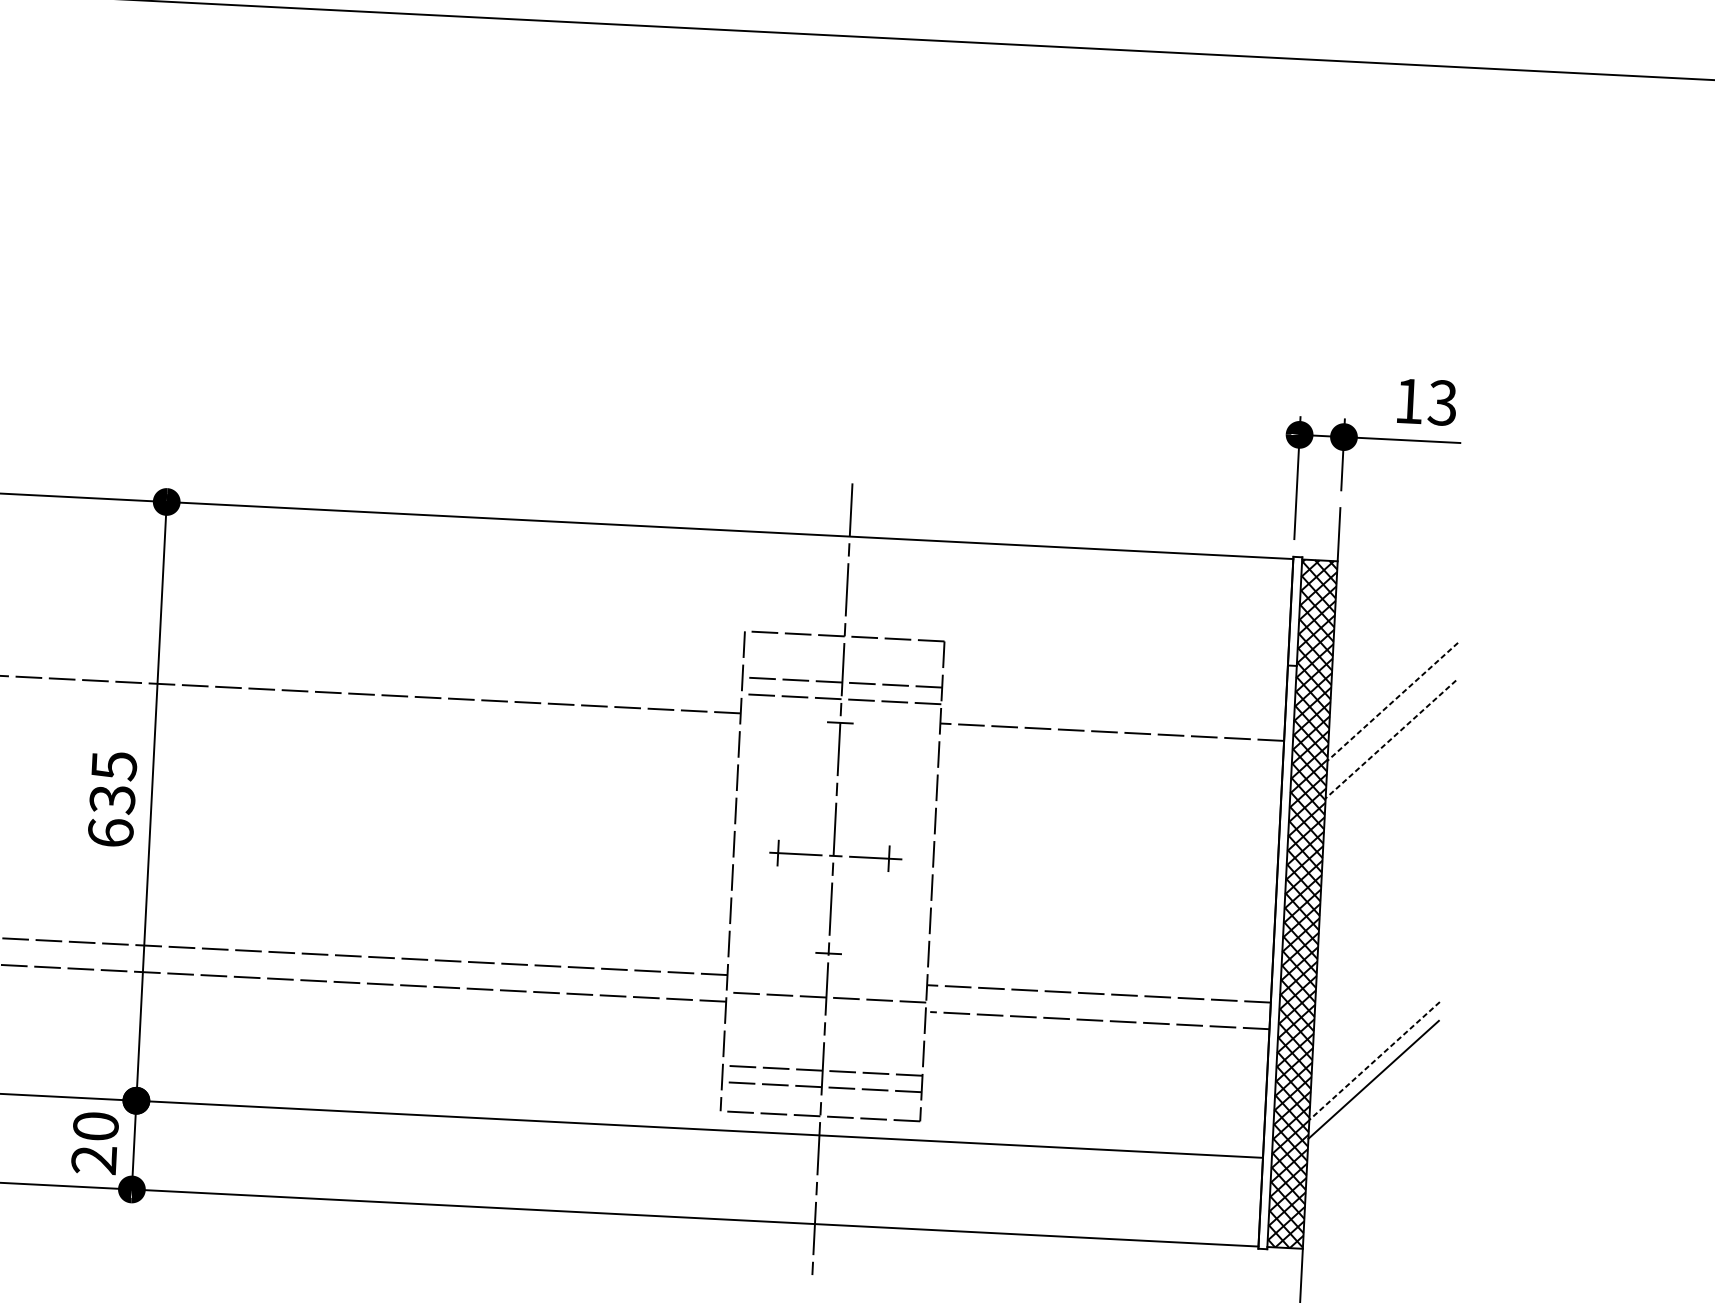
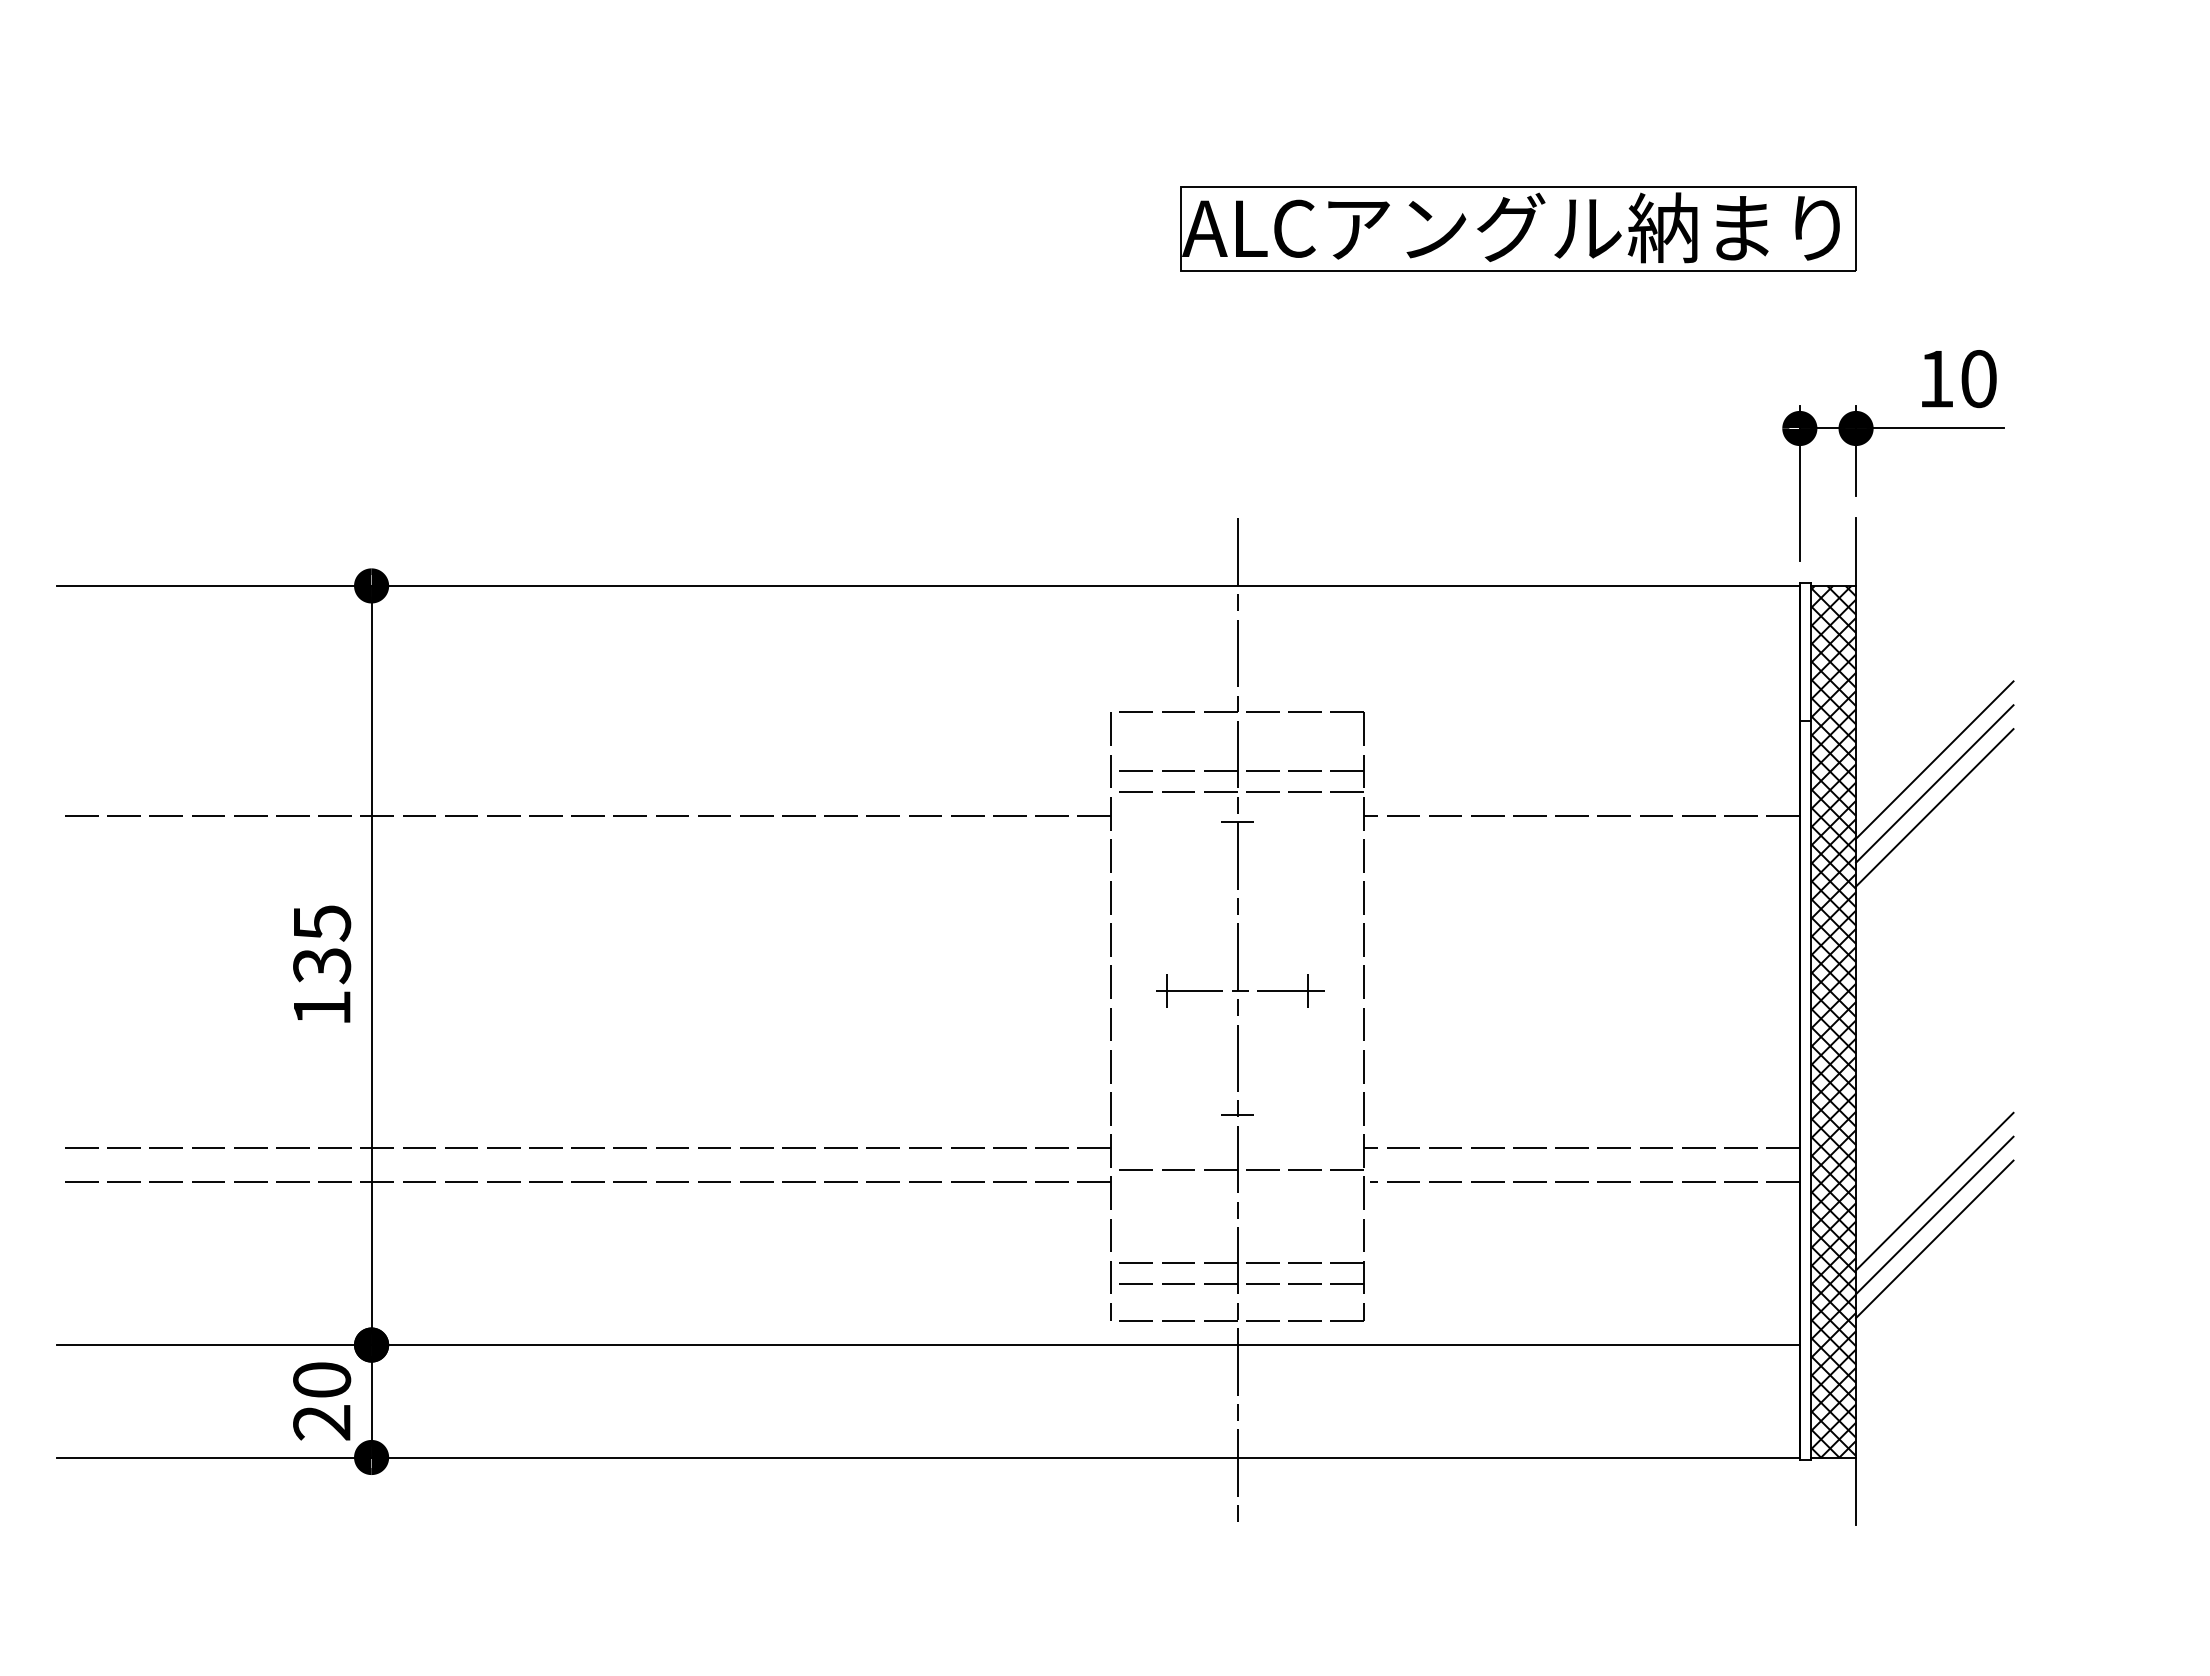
part: (1085, 265) -> (1518, 228), added
text: (1442, 402) -> (1978, 378), 13 -> 10
line: (1392, 702) -> (1934, 760), dashed -> solid
line: (1391, 720) -> (1934, 783), added
line: (1390, 739) -> (1934, 808), dashed -> solid
text: (111, 832) -> (322, 1007), 635 -> 135
line: (1375, 1042) -> (1934, 1191), added
line: (1374, 1061) -> (1934, 1215), dashed -> solid

